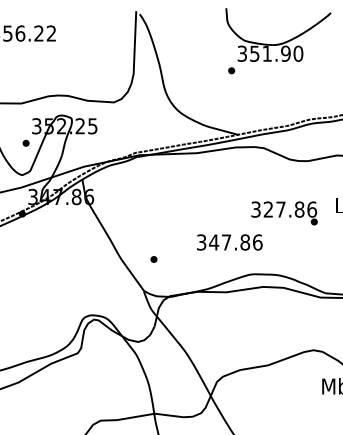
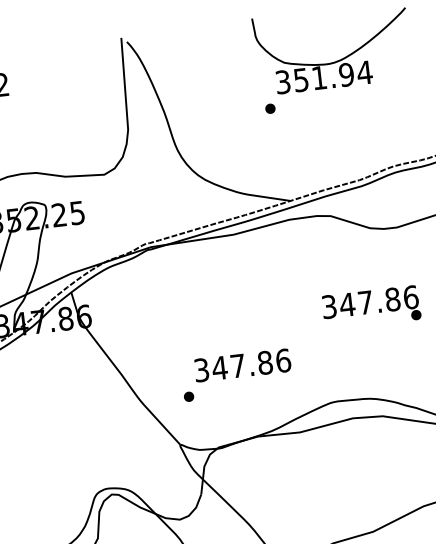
text: (298, 53) -> (364, 72), 351.90 -> 351.94
text: (268, 209) -> (347, 304), 327.86 -> 347.86
text: (229, 242) -> (242, 365), moved

